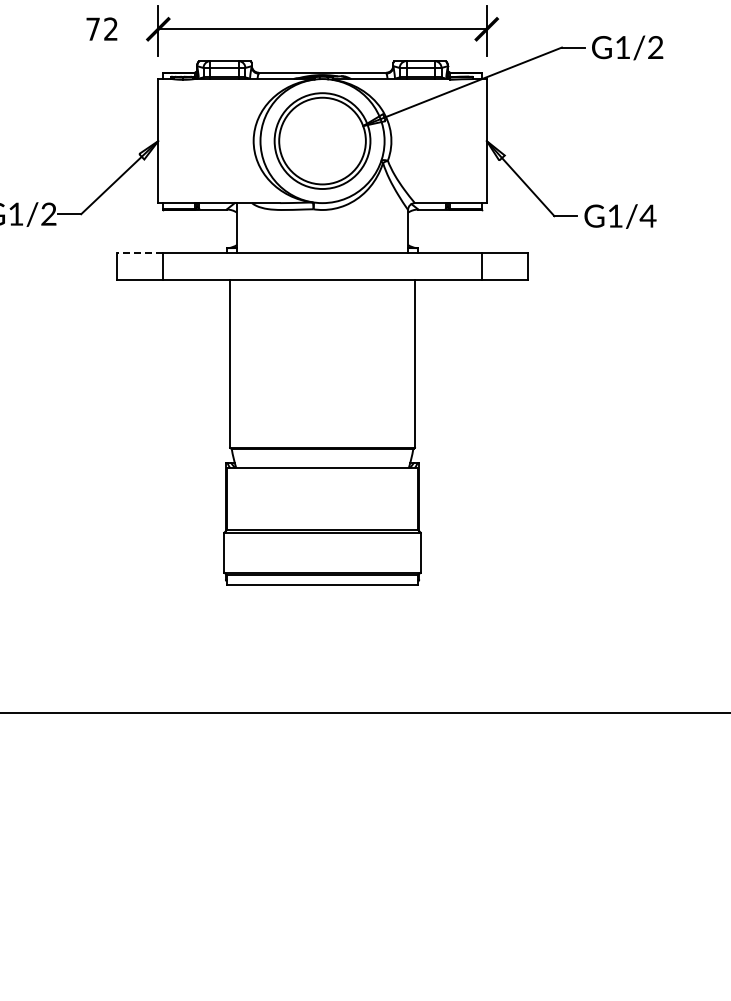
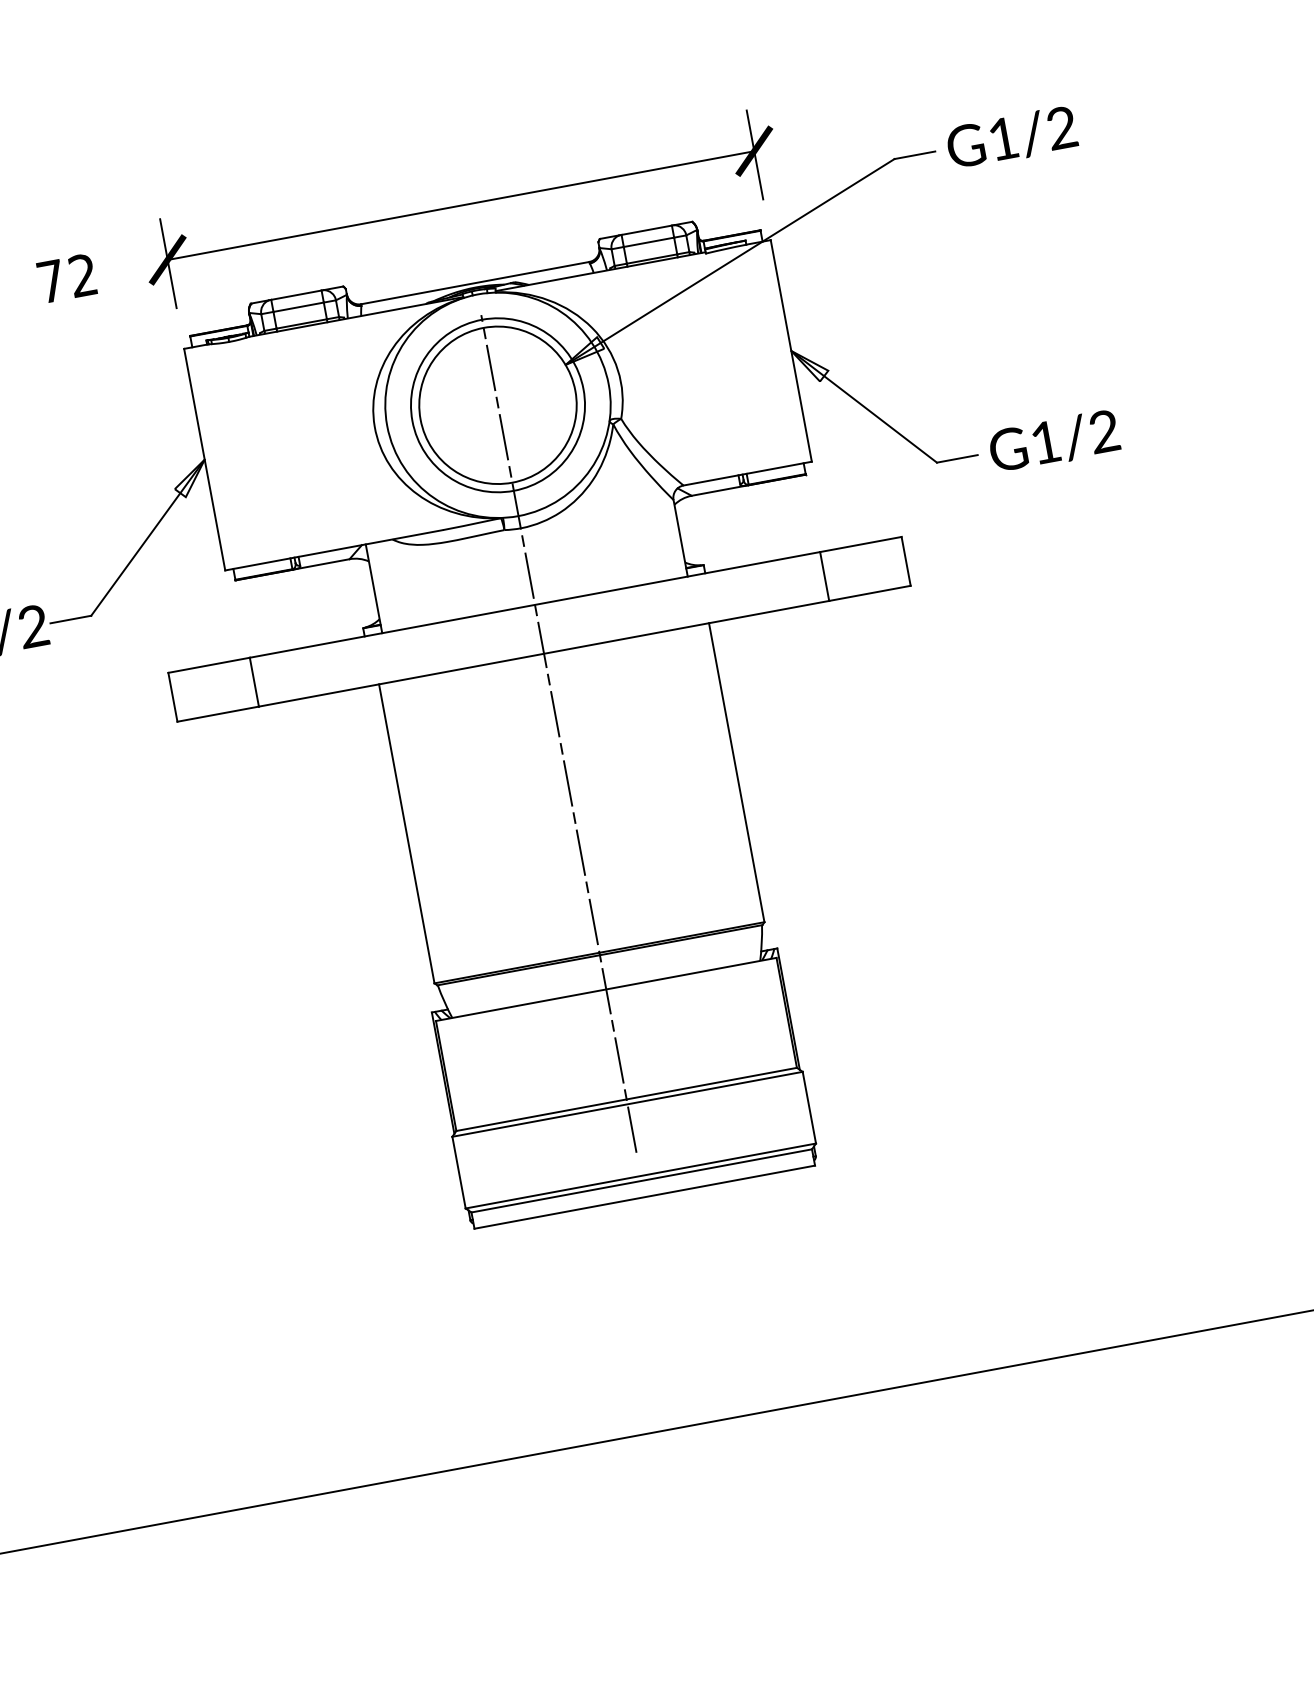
text: (647, 215) -> (1102, 430), G1/4 -> G1/2
line: (140, 252) -> (209, 664), dashed -> solid
line: (322, 324) -> (558, 732), added

